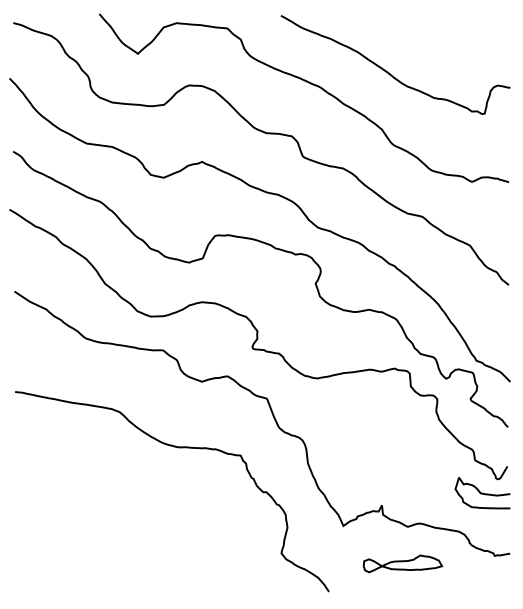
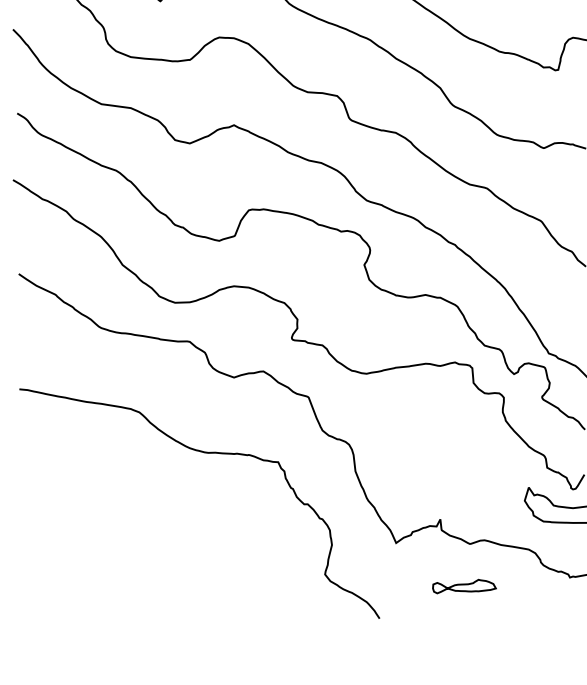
part: (402, 563) -> (463, 586), size x0.7

